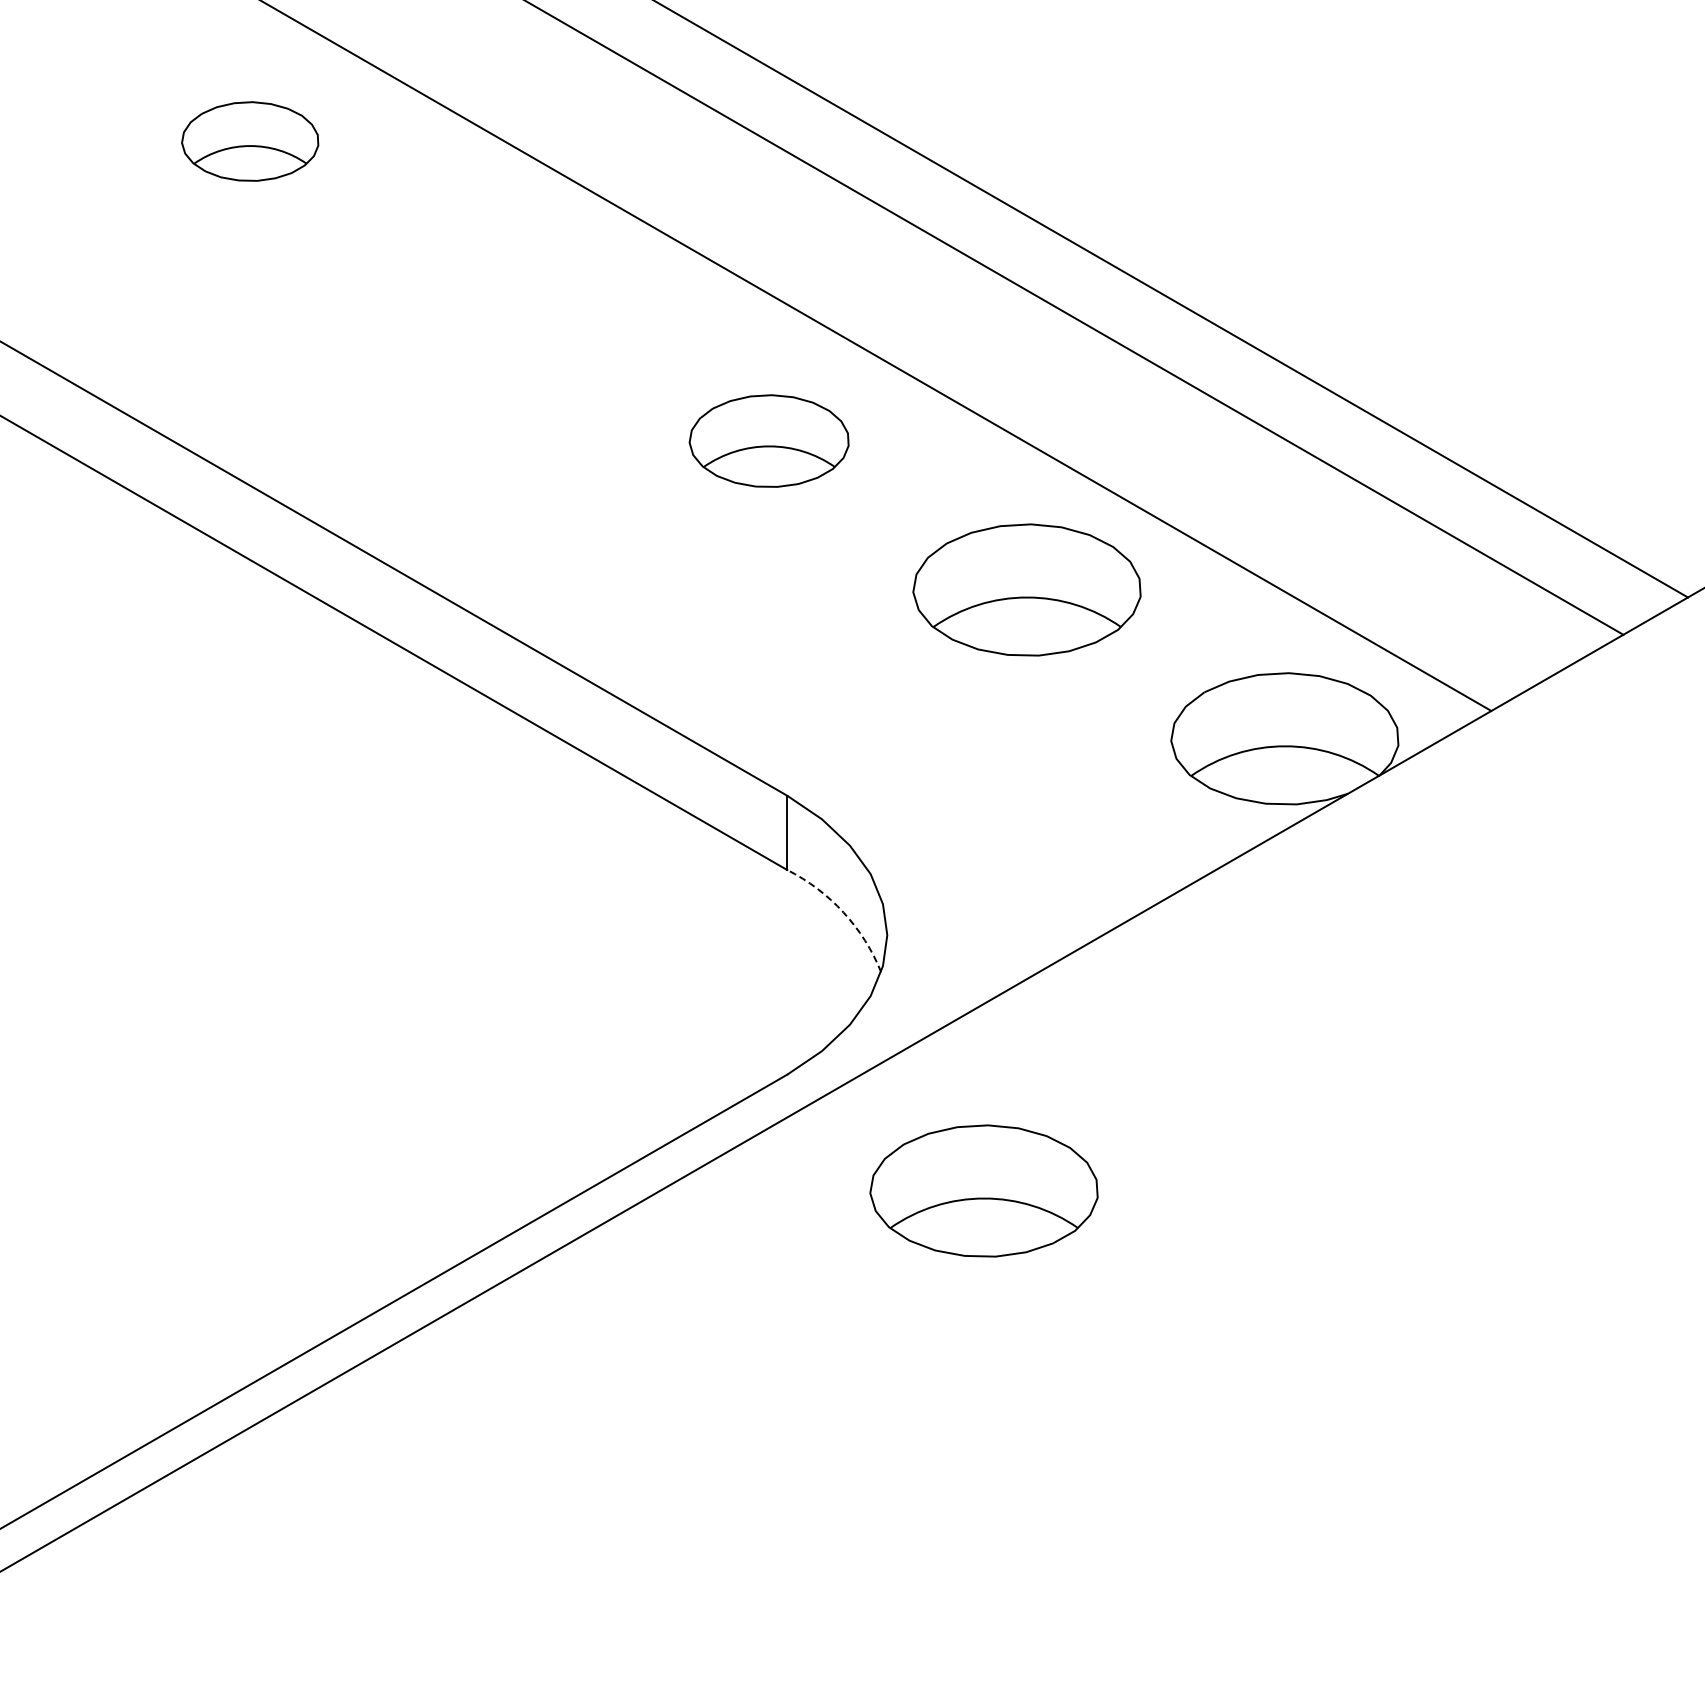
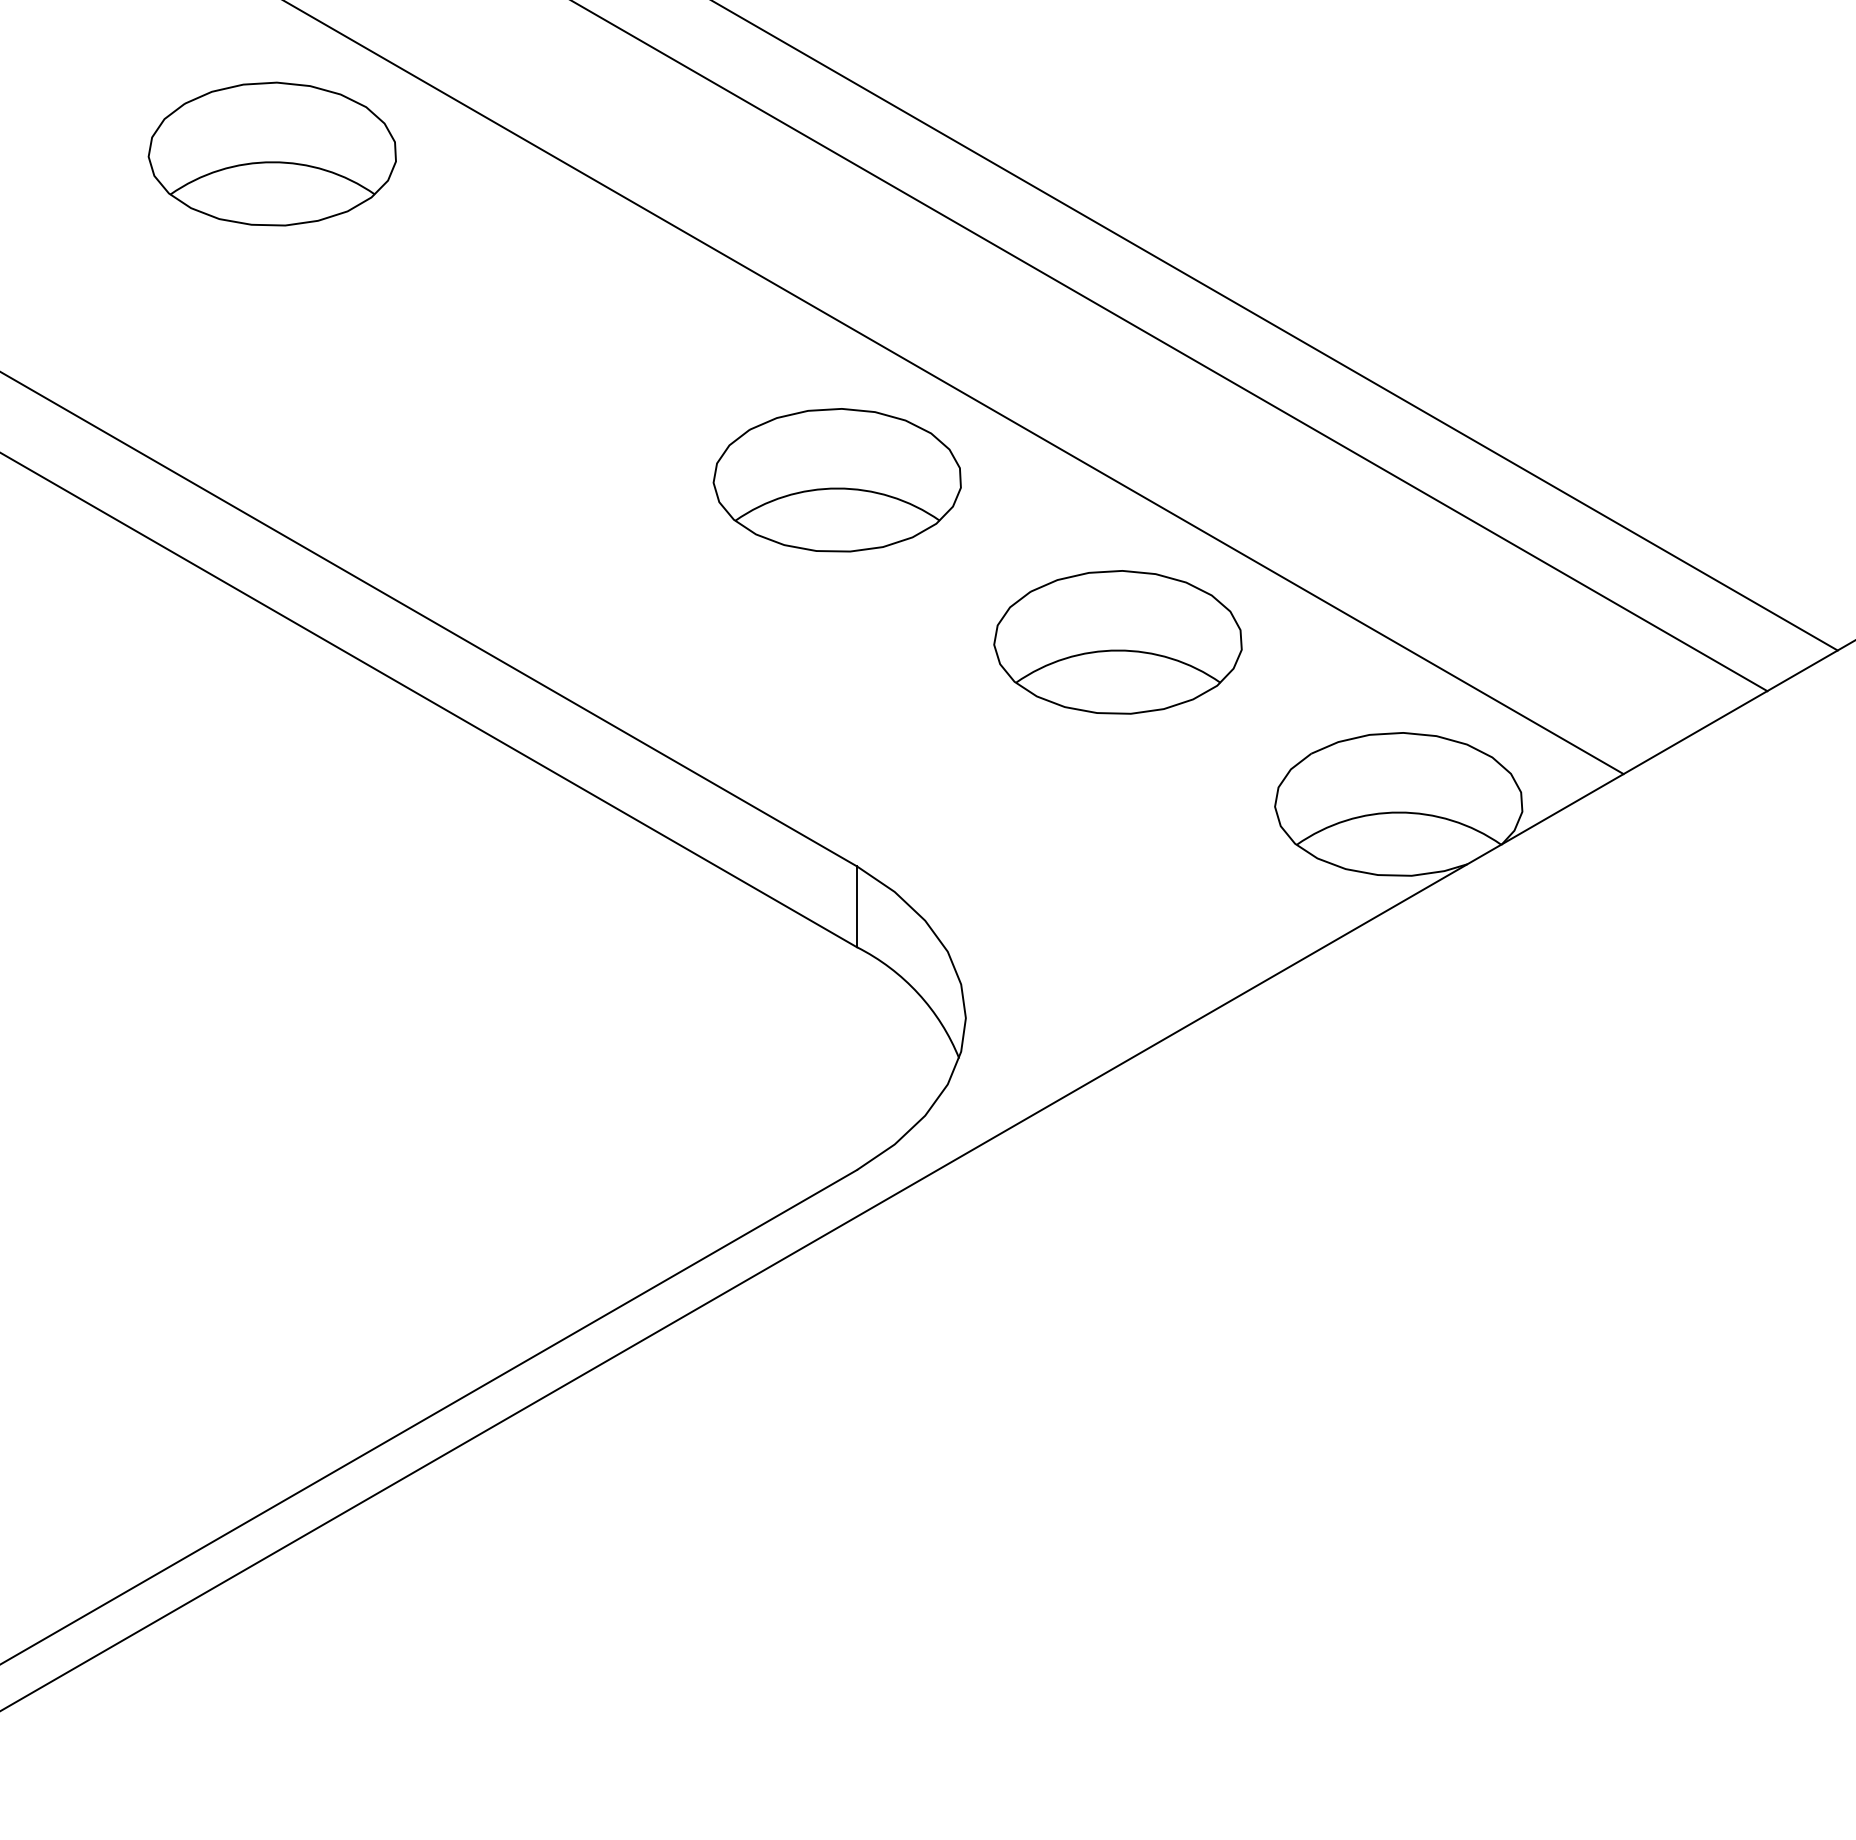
part: (249, 141) -> (271, 154), size x1.67
part: (768, 440) -> (836, 479), size x1.43
arc: (843, 912) -> (918, 993), dashed -> solid
part: (983, 1190) -> (1070, 1296), removed

